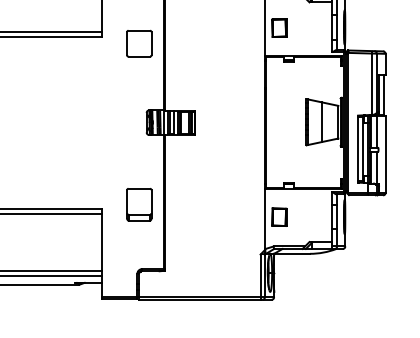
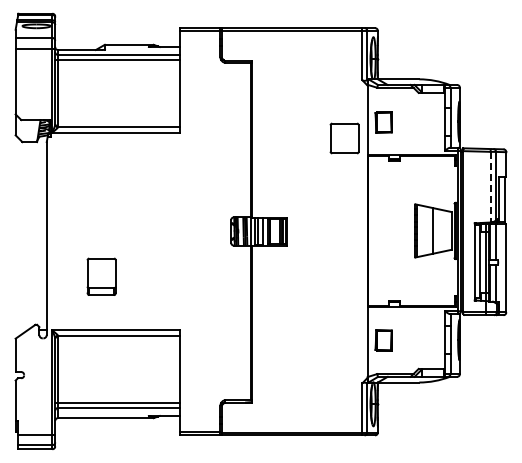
part: (139, 43) -> (344, 138), moved
line: (371, 84) -> (490, 187), solid -> dashed
part: (139, 204) -> (101, 276), moved

